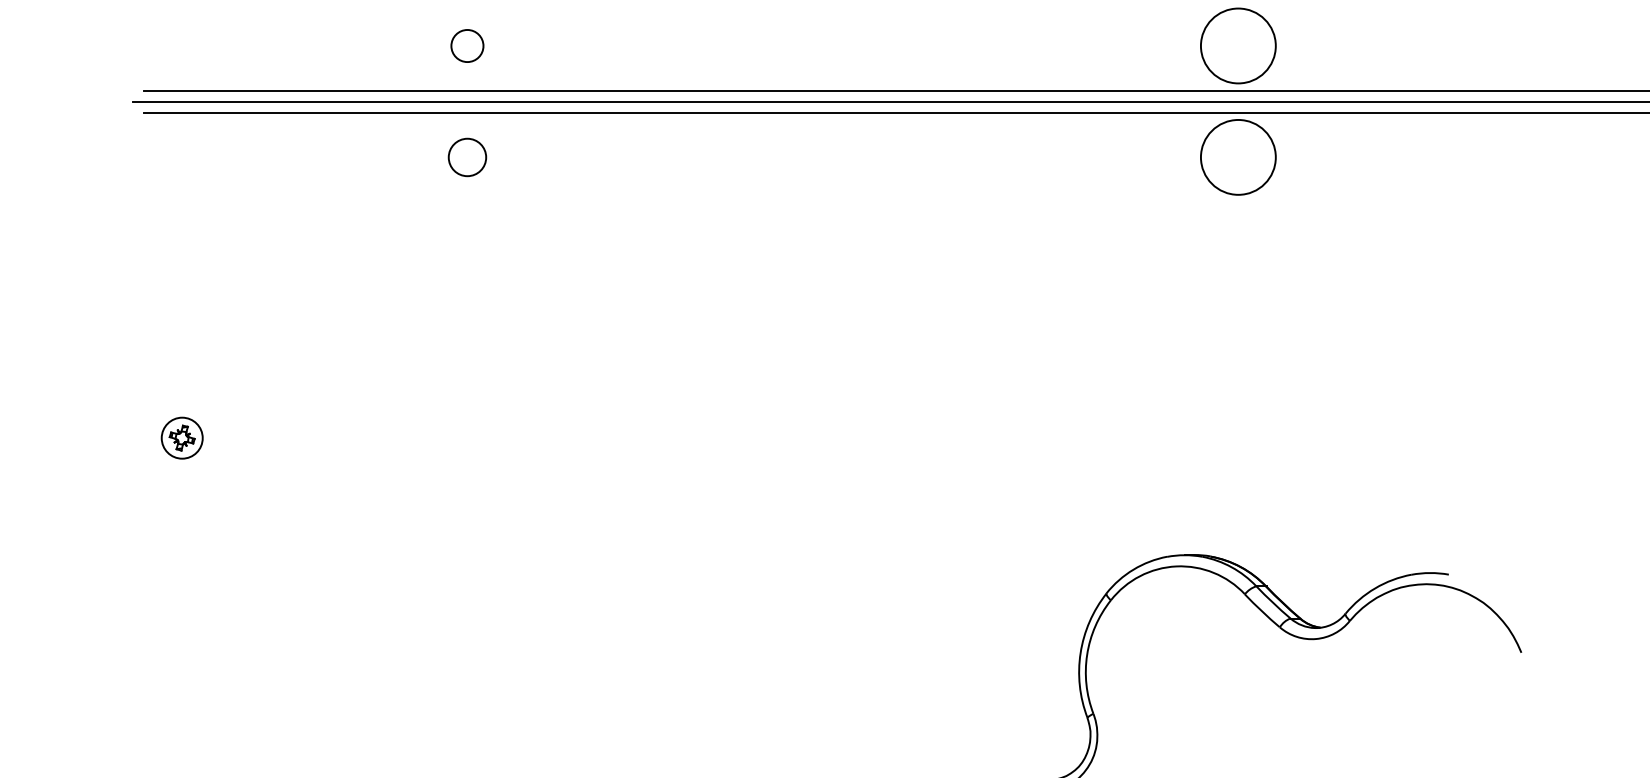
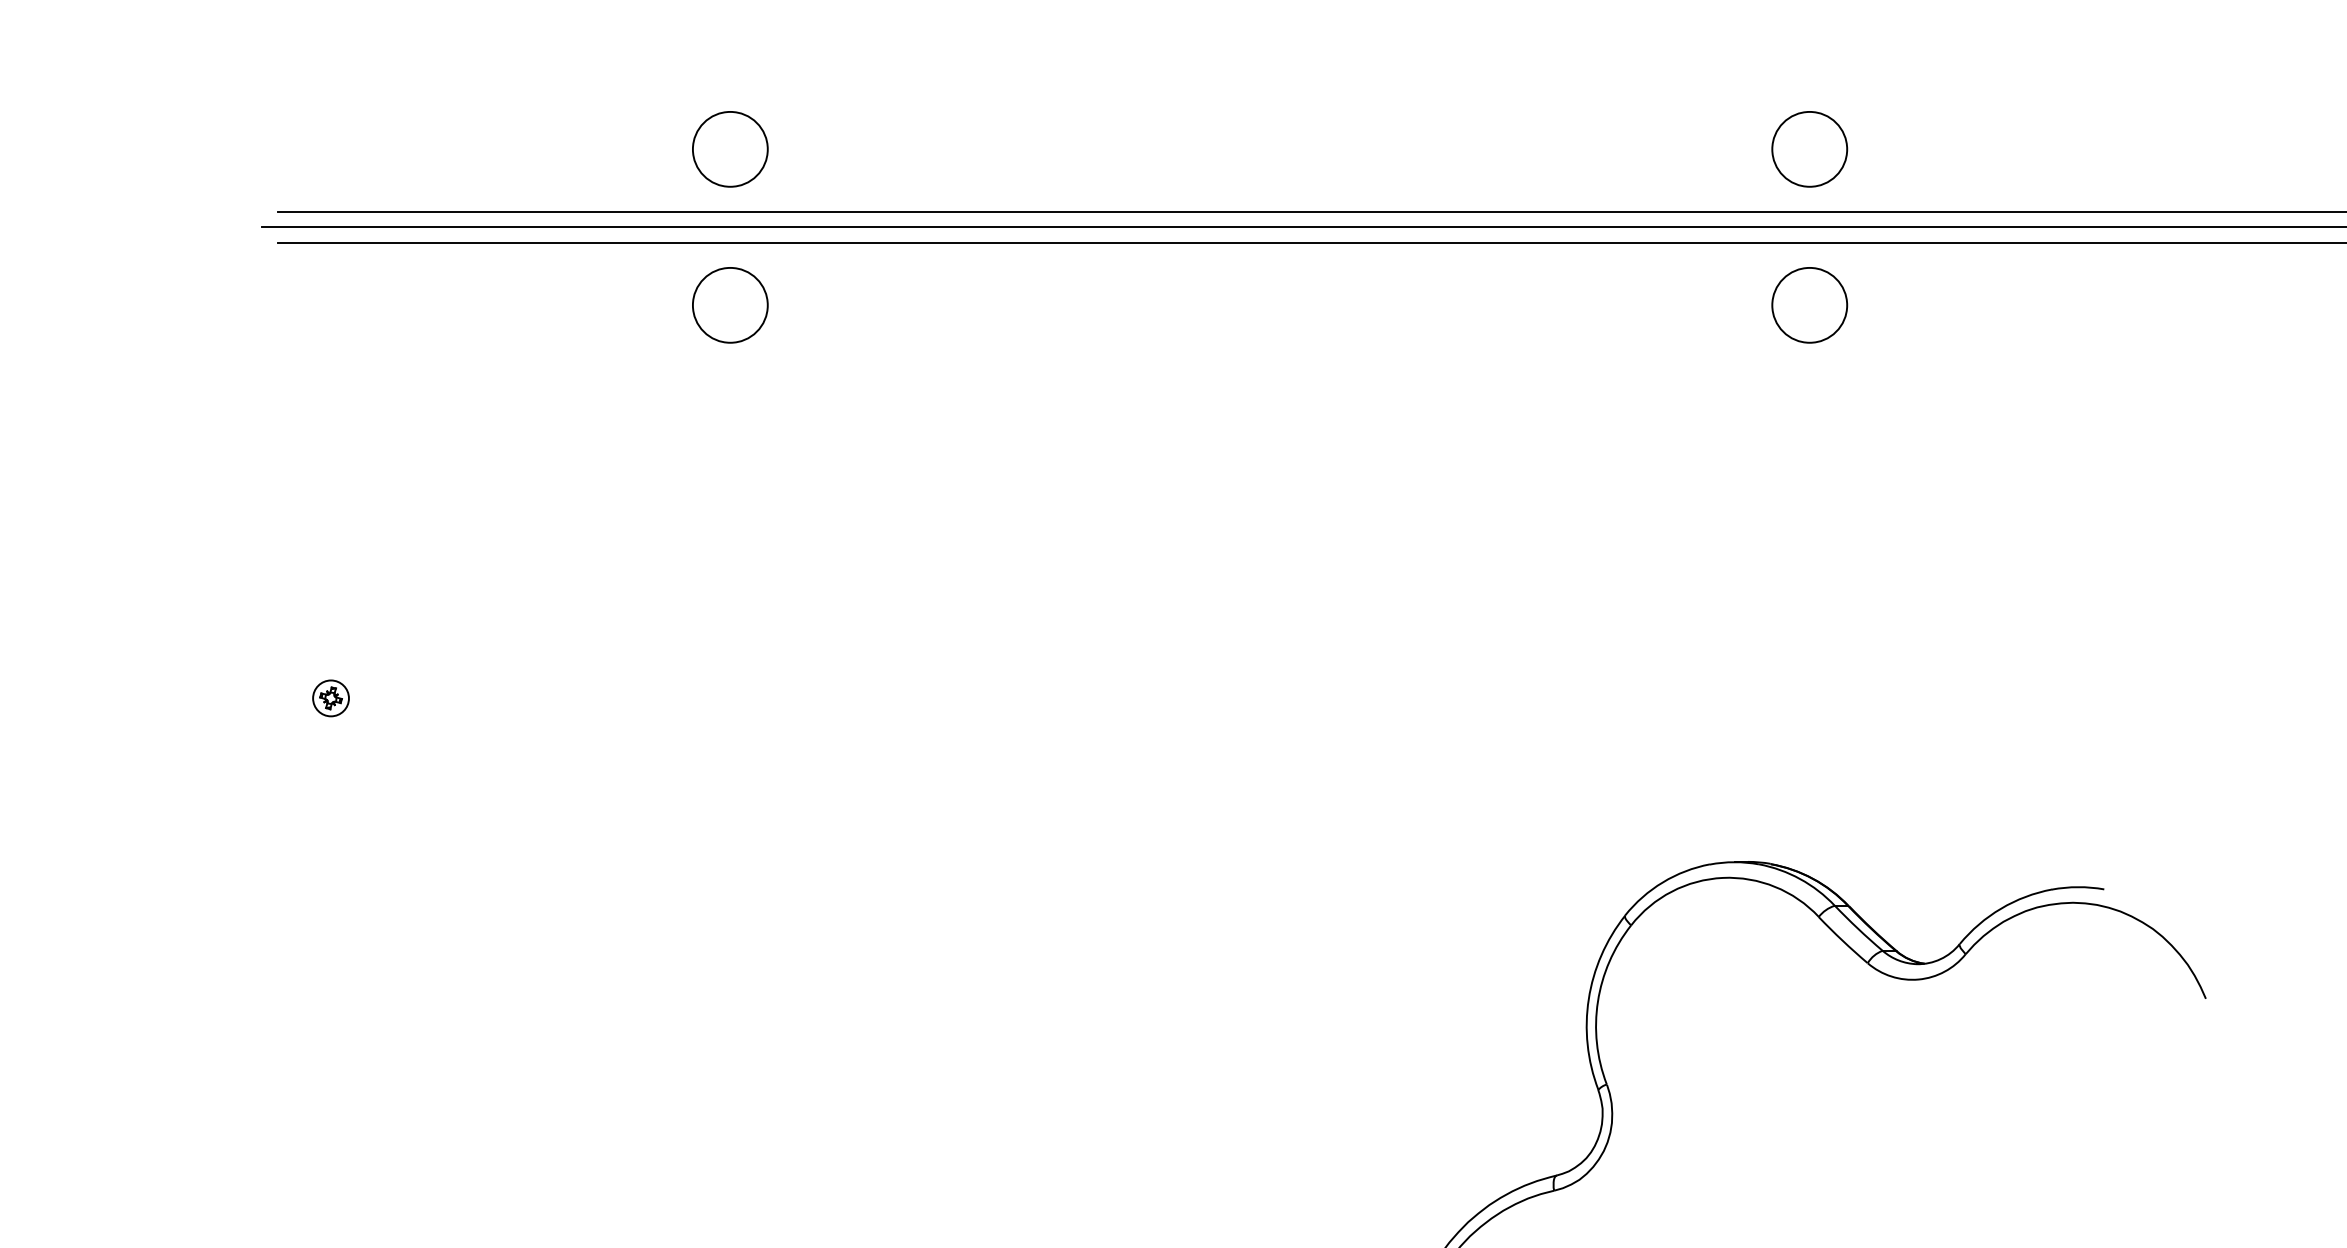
circle: (466, 45) -> (729, 148), size x1.67
circle: (1238, 46) -> (1809, 149), size x0.71
circle: (467, 157) -> (730, 305), size x1.43
circle: (1238, 157) -> (1809, 305), size x0.71
part: (181, 438) -> (330, 698), size x0.62

